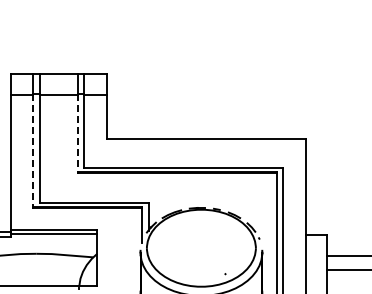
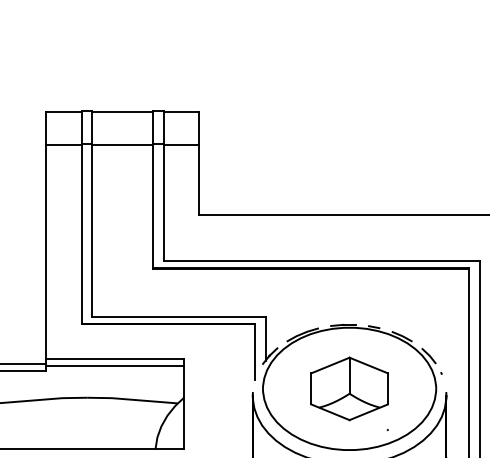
line: (77, 133) -> (152, 206), dashed -> solid
line: (33, 150) -> (82, 233), dashed -> solid
part: (201, 247) -> (349, 387), added

